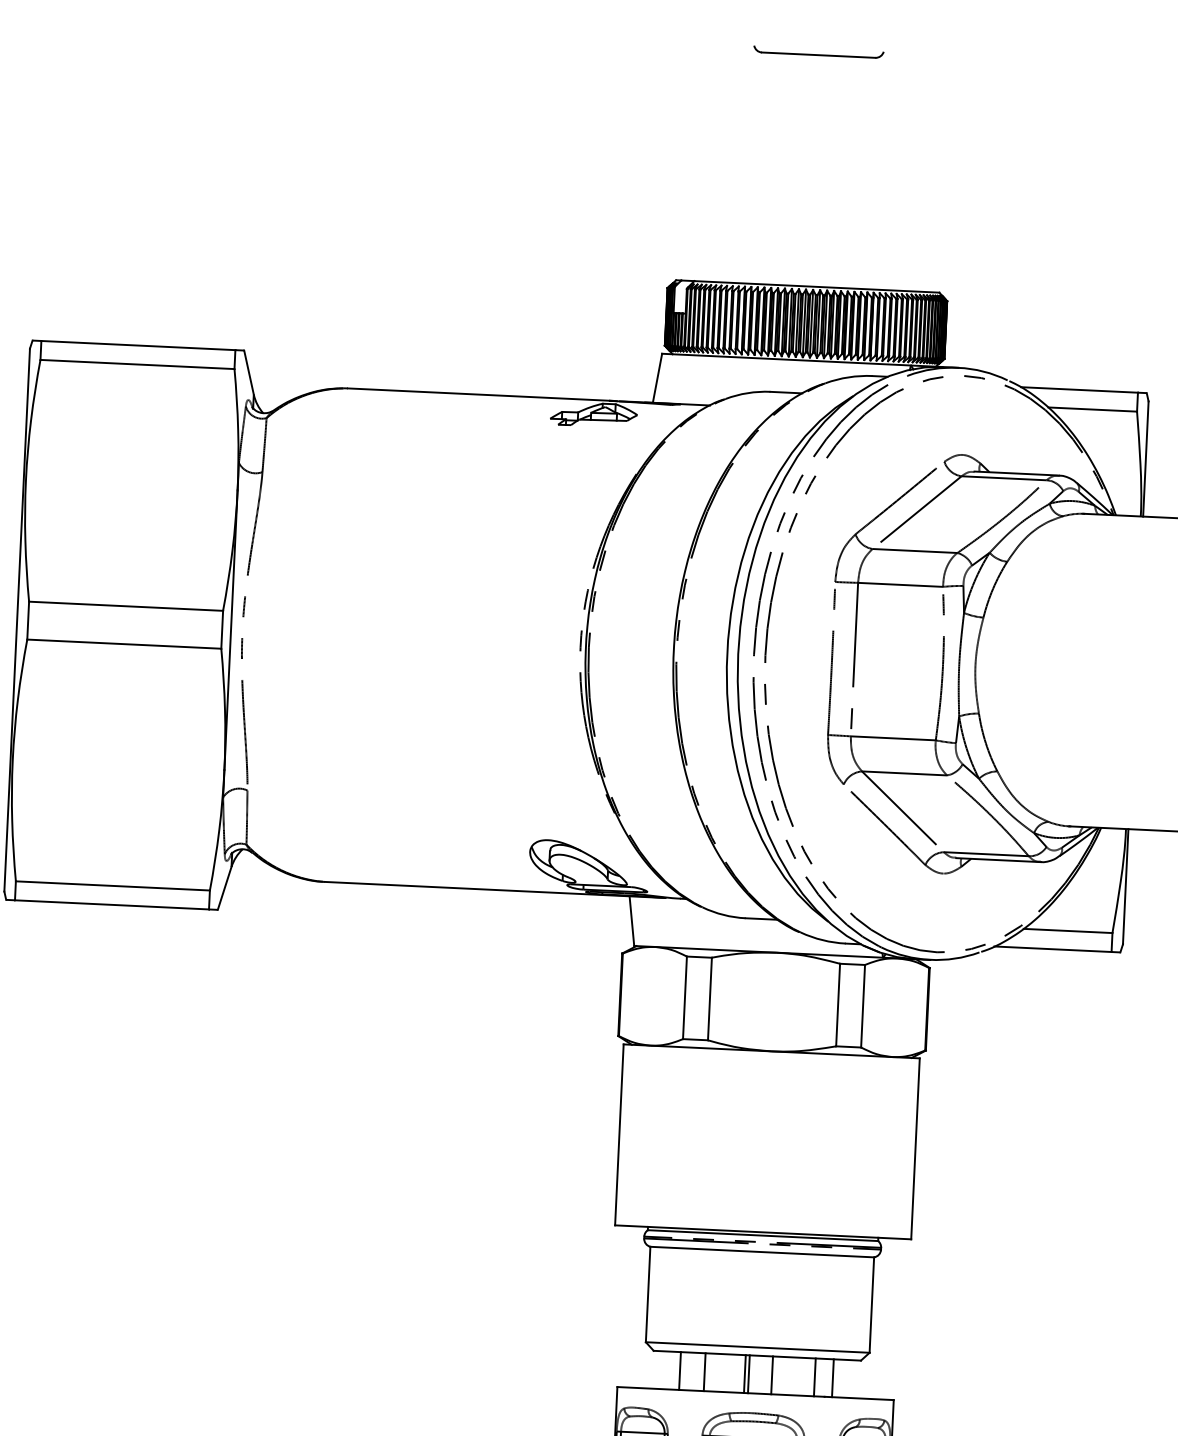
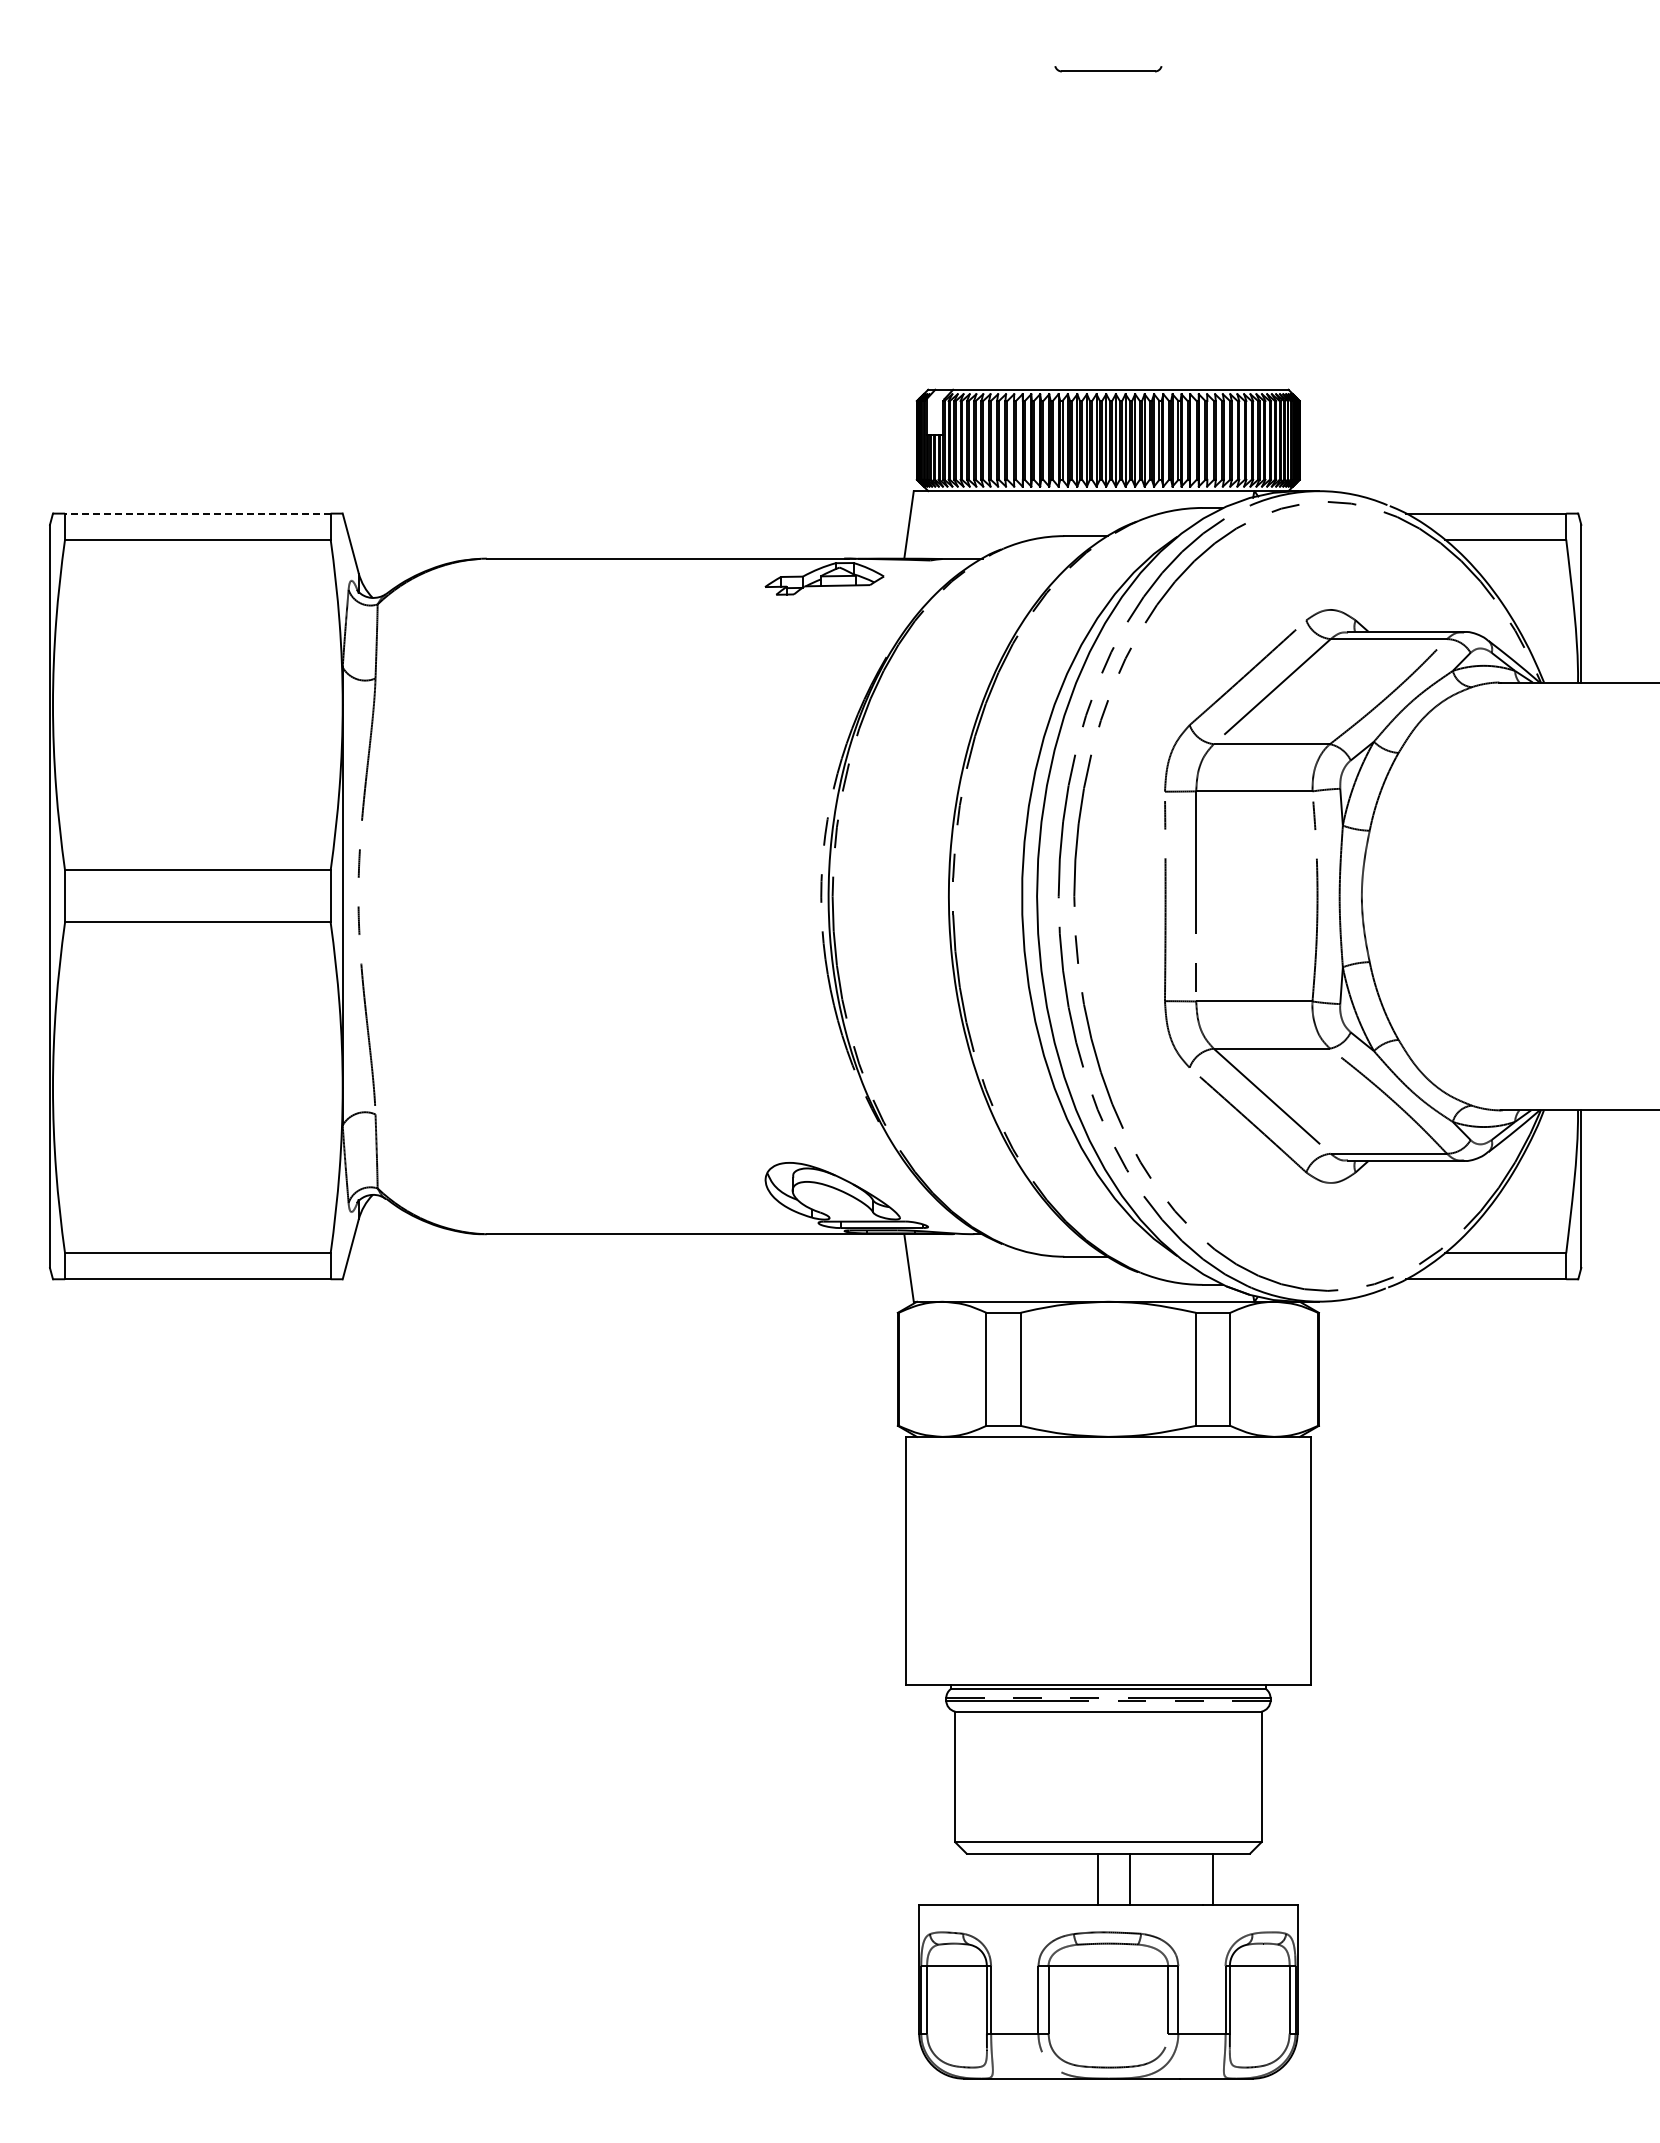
part: (818, 51) -> (1108, 68), size x0.6
line: (138, 345) -> (197, 513), solid -> dashed
line: (679, 1371) -> (1003, 1879), removed
line: (704, 1372) -> (1037, 1879), removed
line: (744, 1374) -> (1092, 1879), removed
line: (814, 1377) -> (1188, 1879), removed

